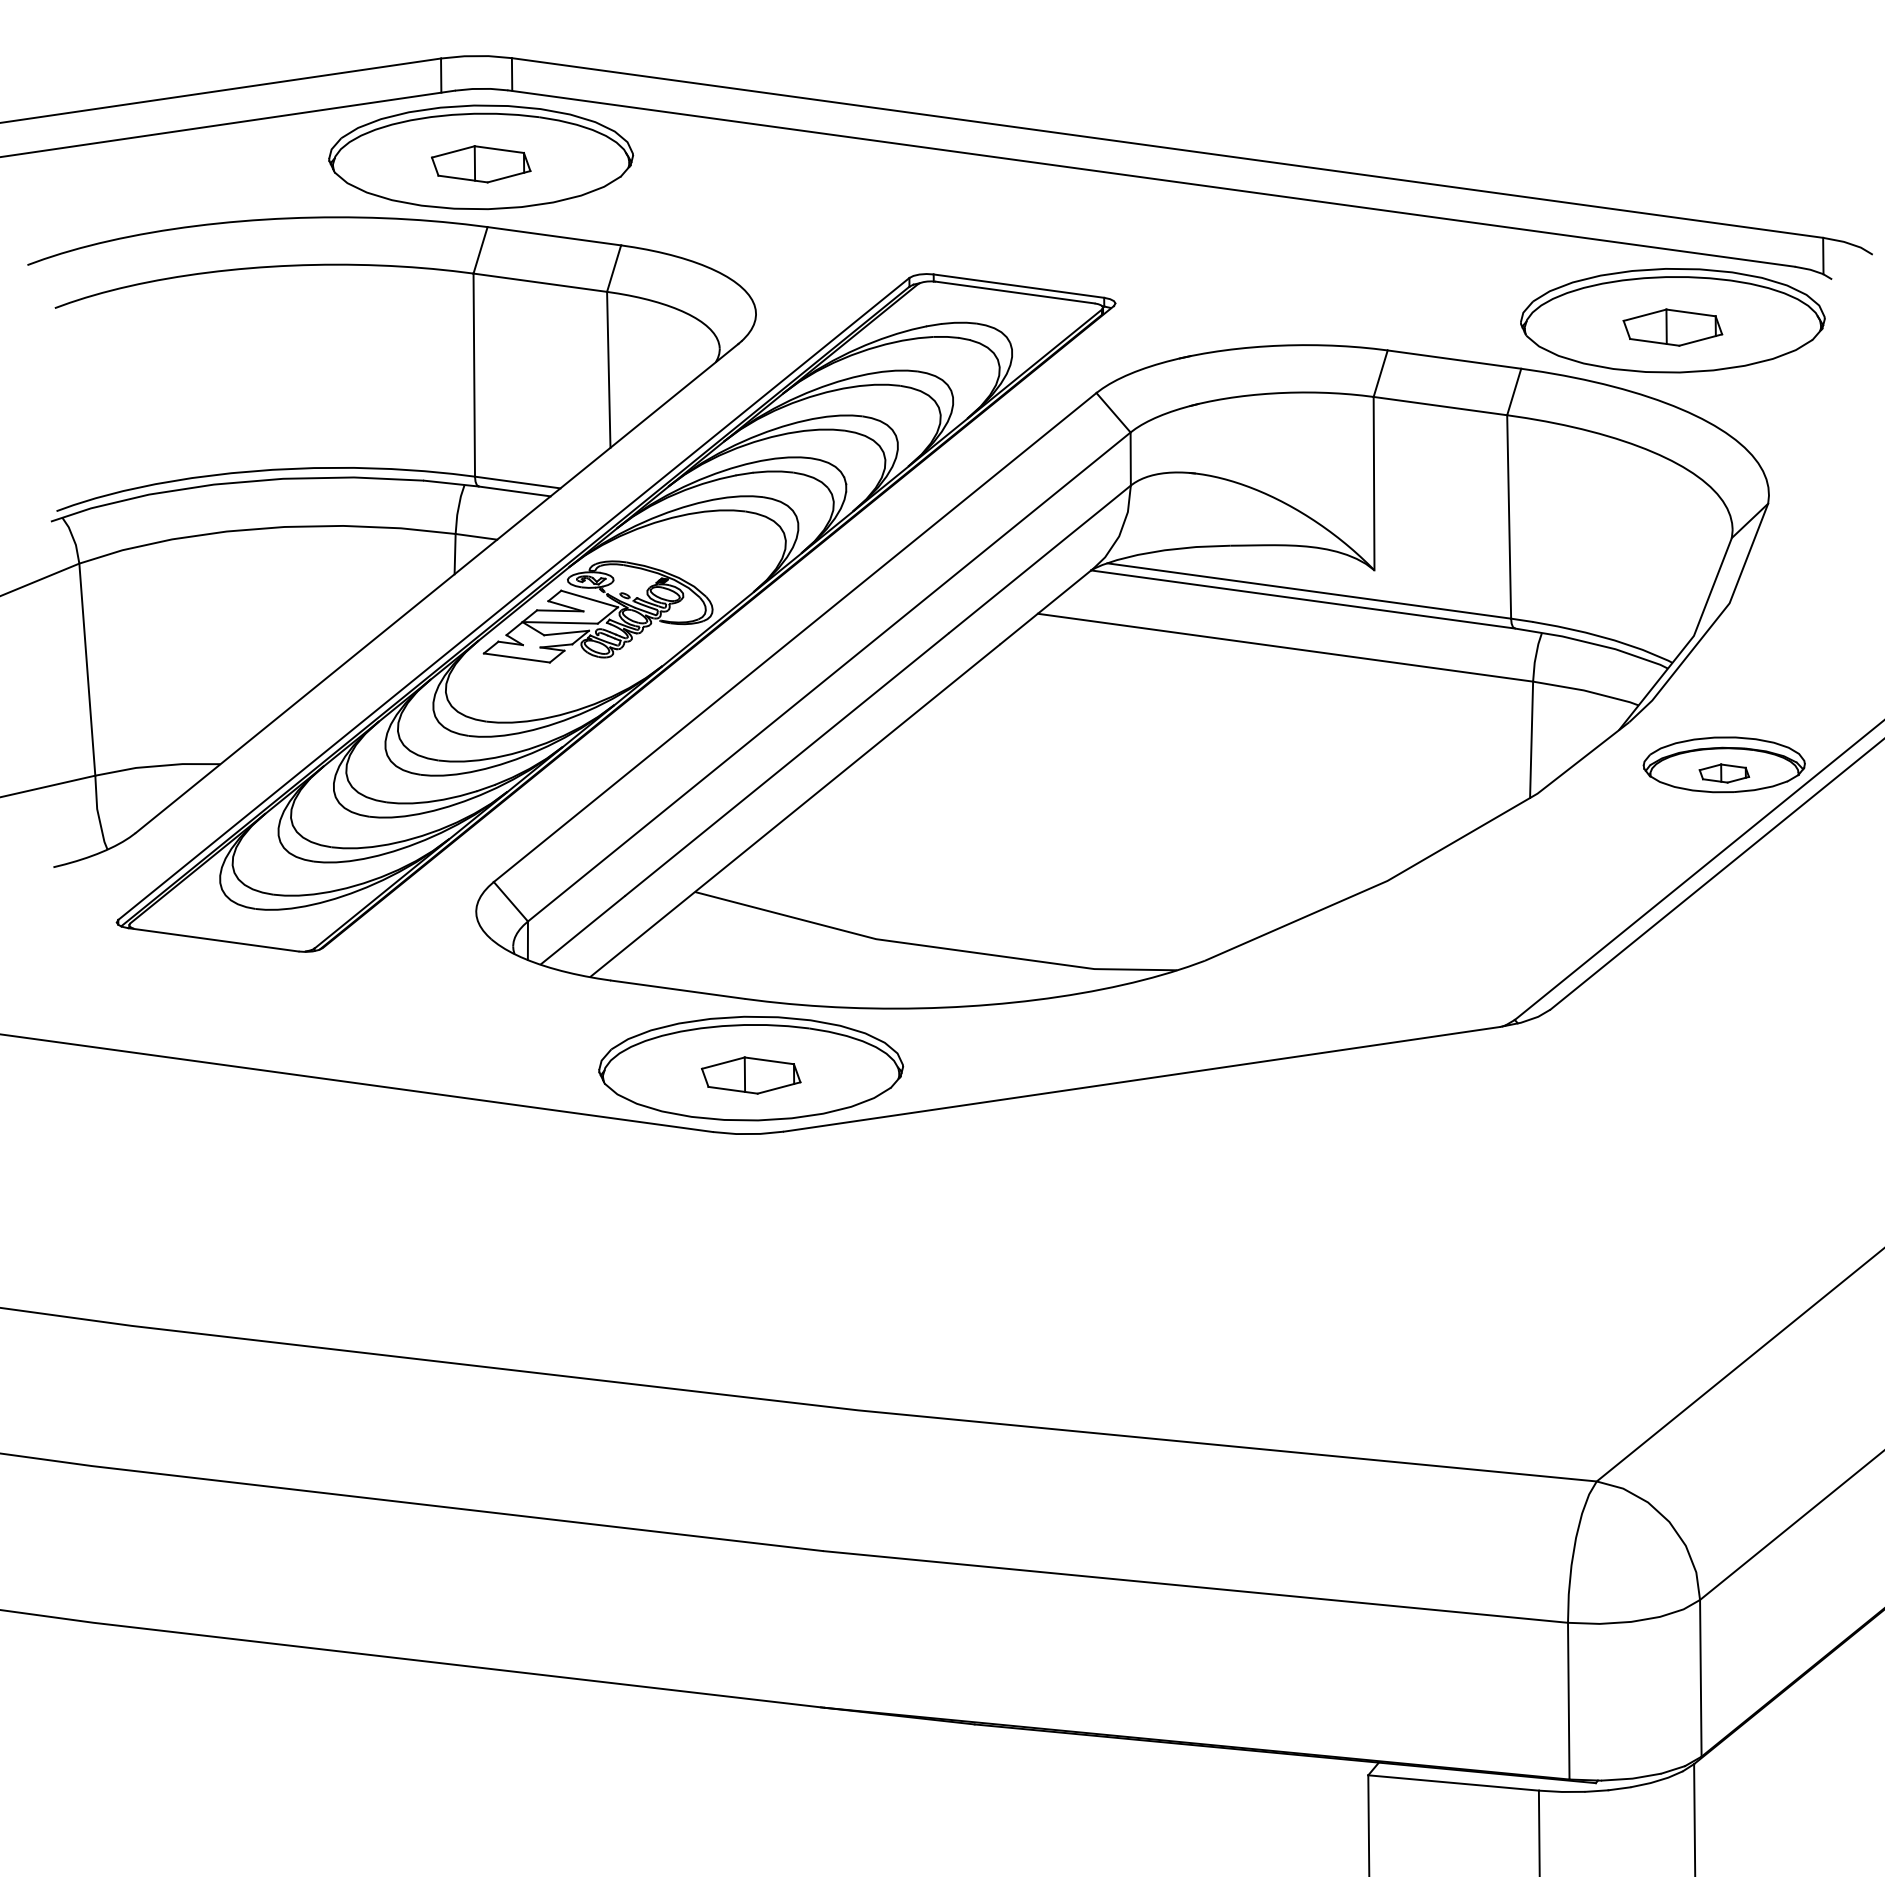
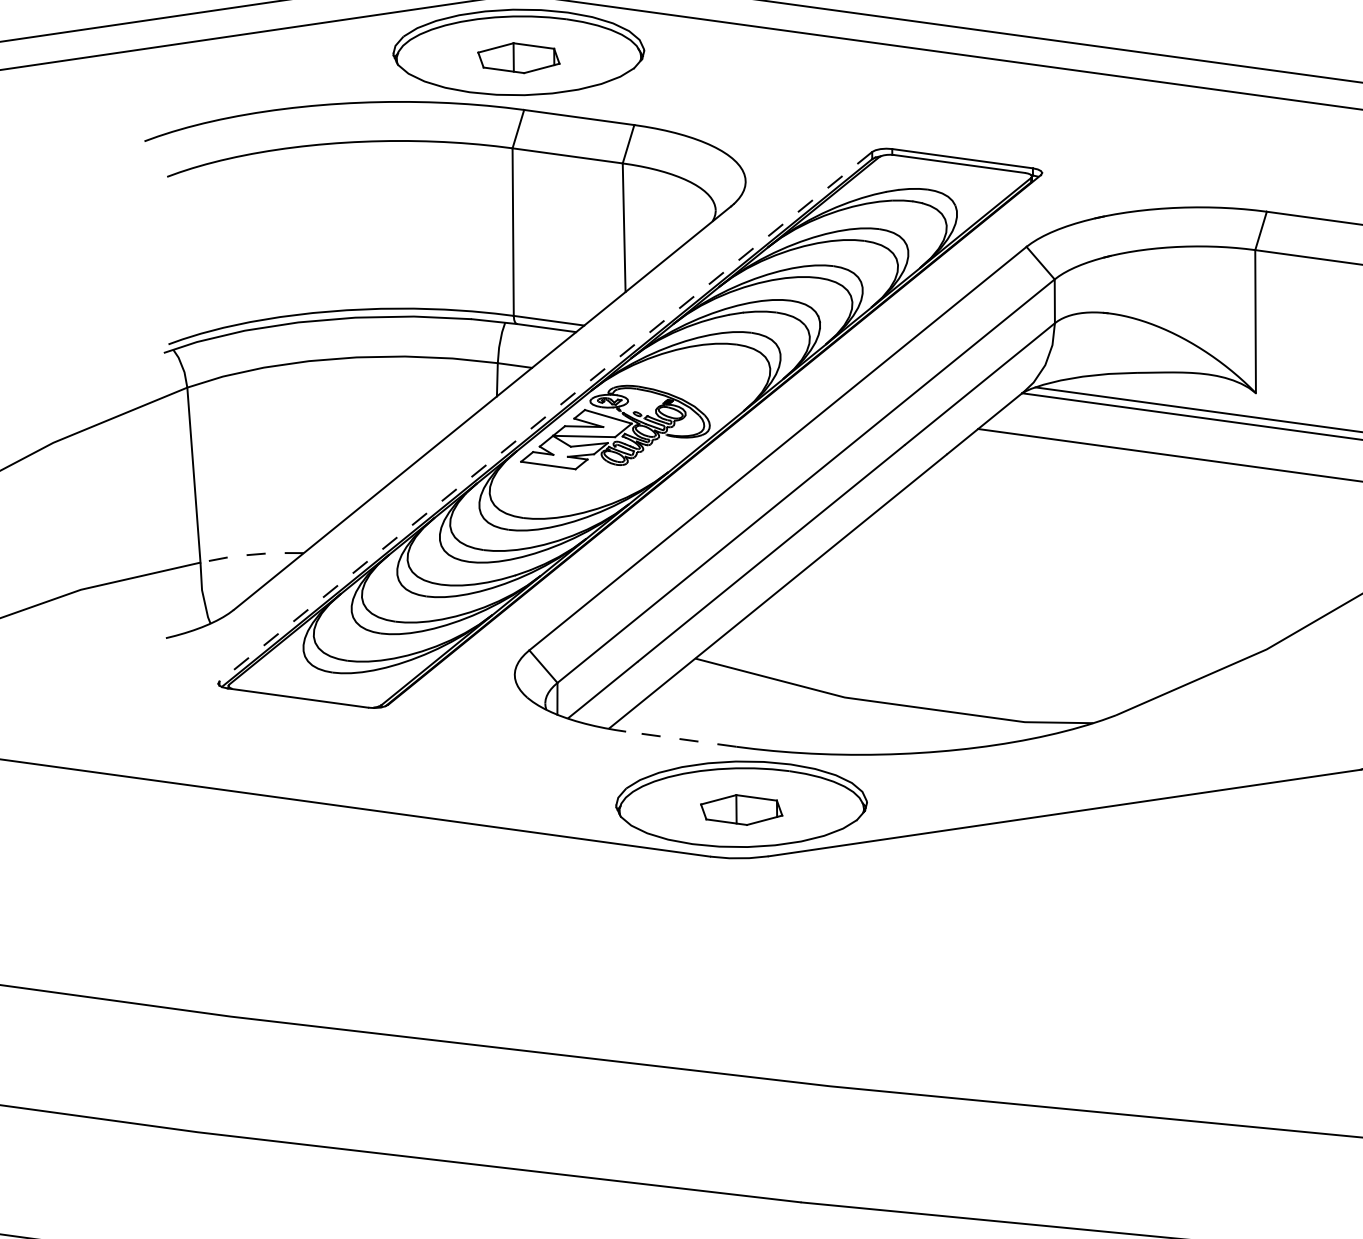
line: (513, 599) -> (545, 417), solid -> dashed
line: (157, 766) -> (251, 555), solid -> dashed
line: (677, 989) -> (680, 739), solid -> dashed

